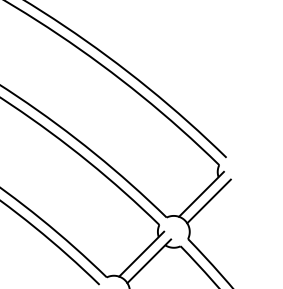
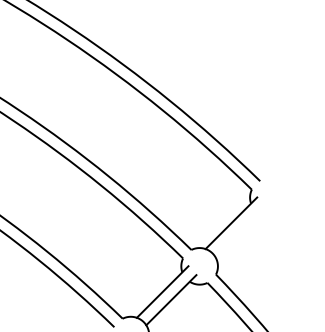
line: (208, 201) -> (239, 231), removed

